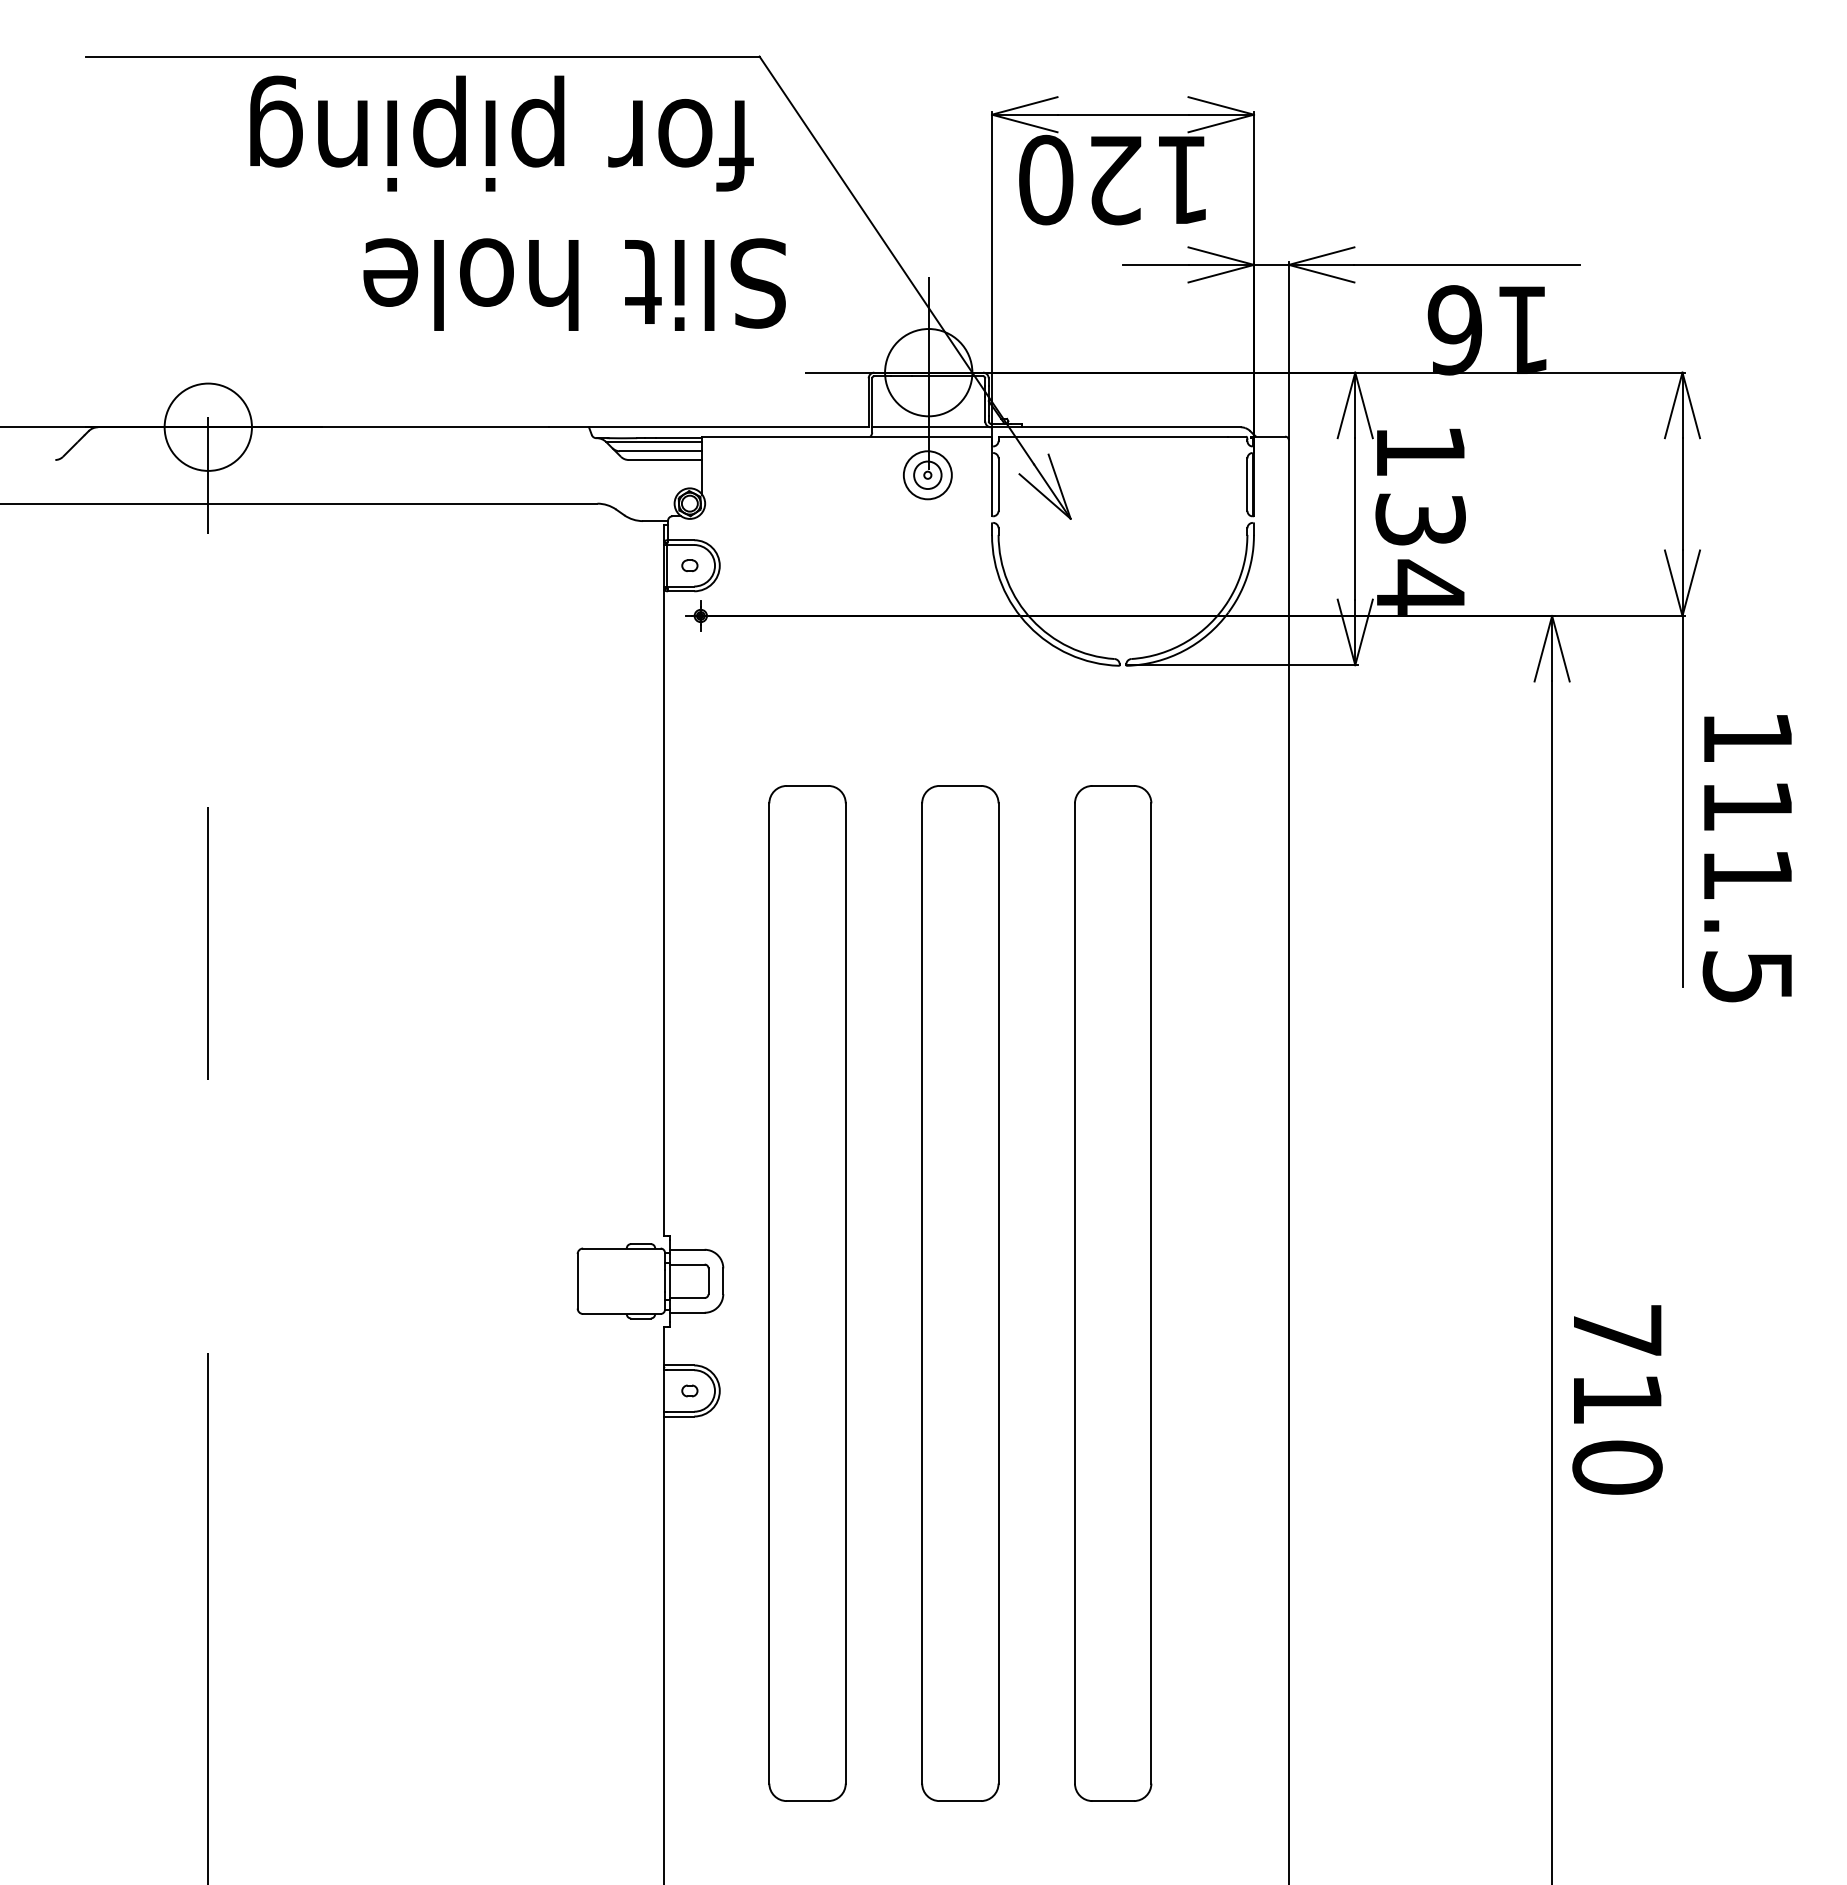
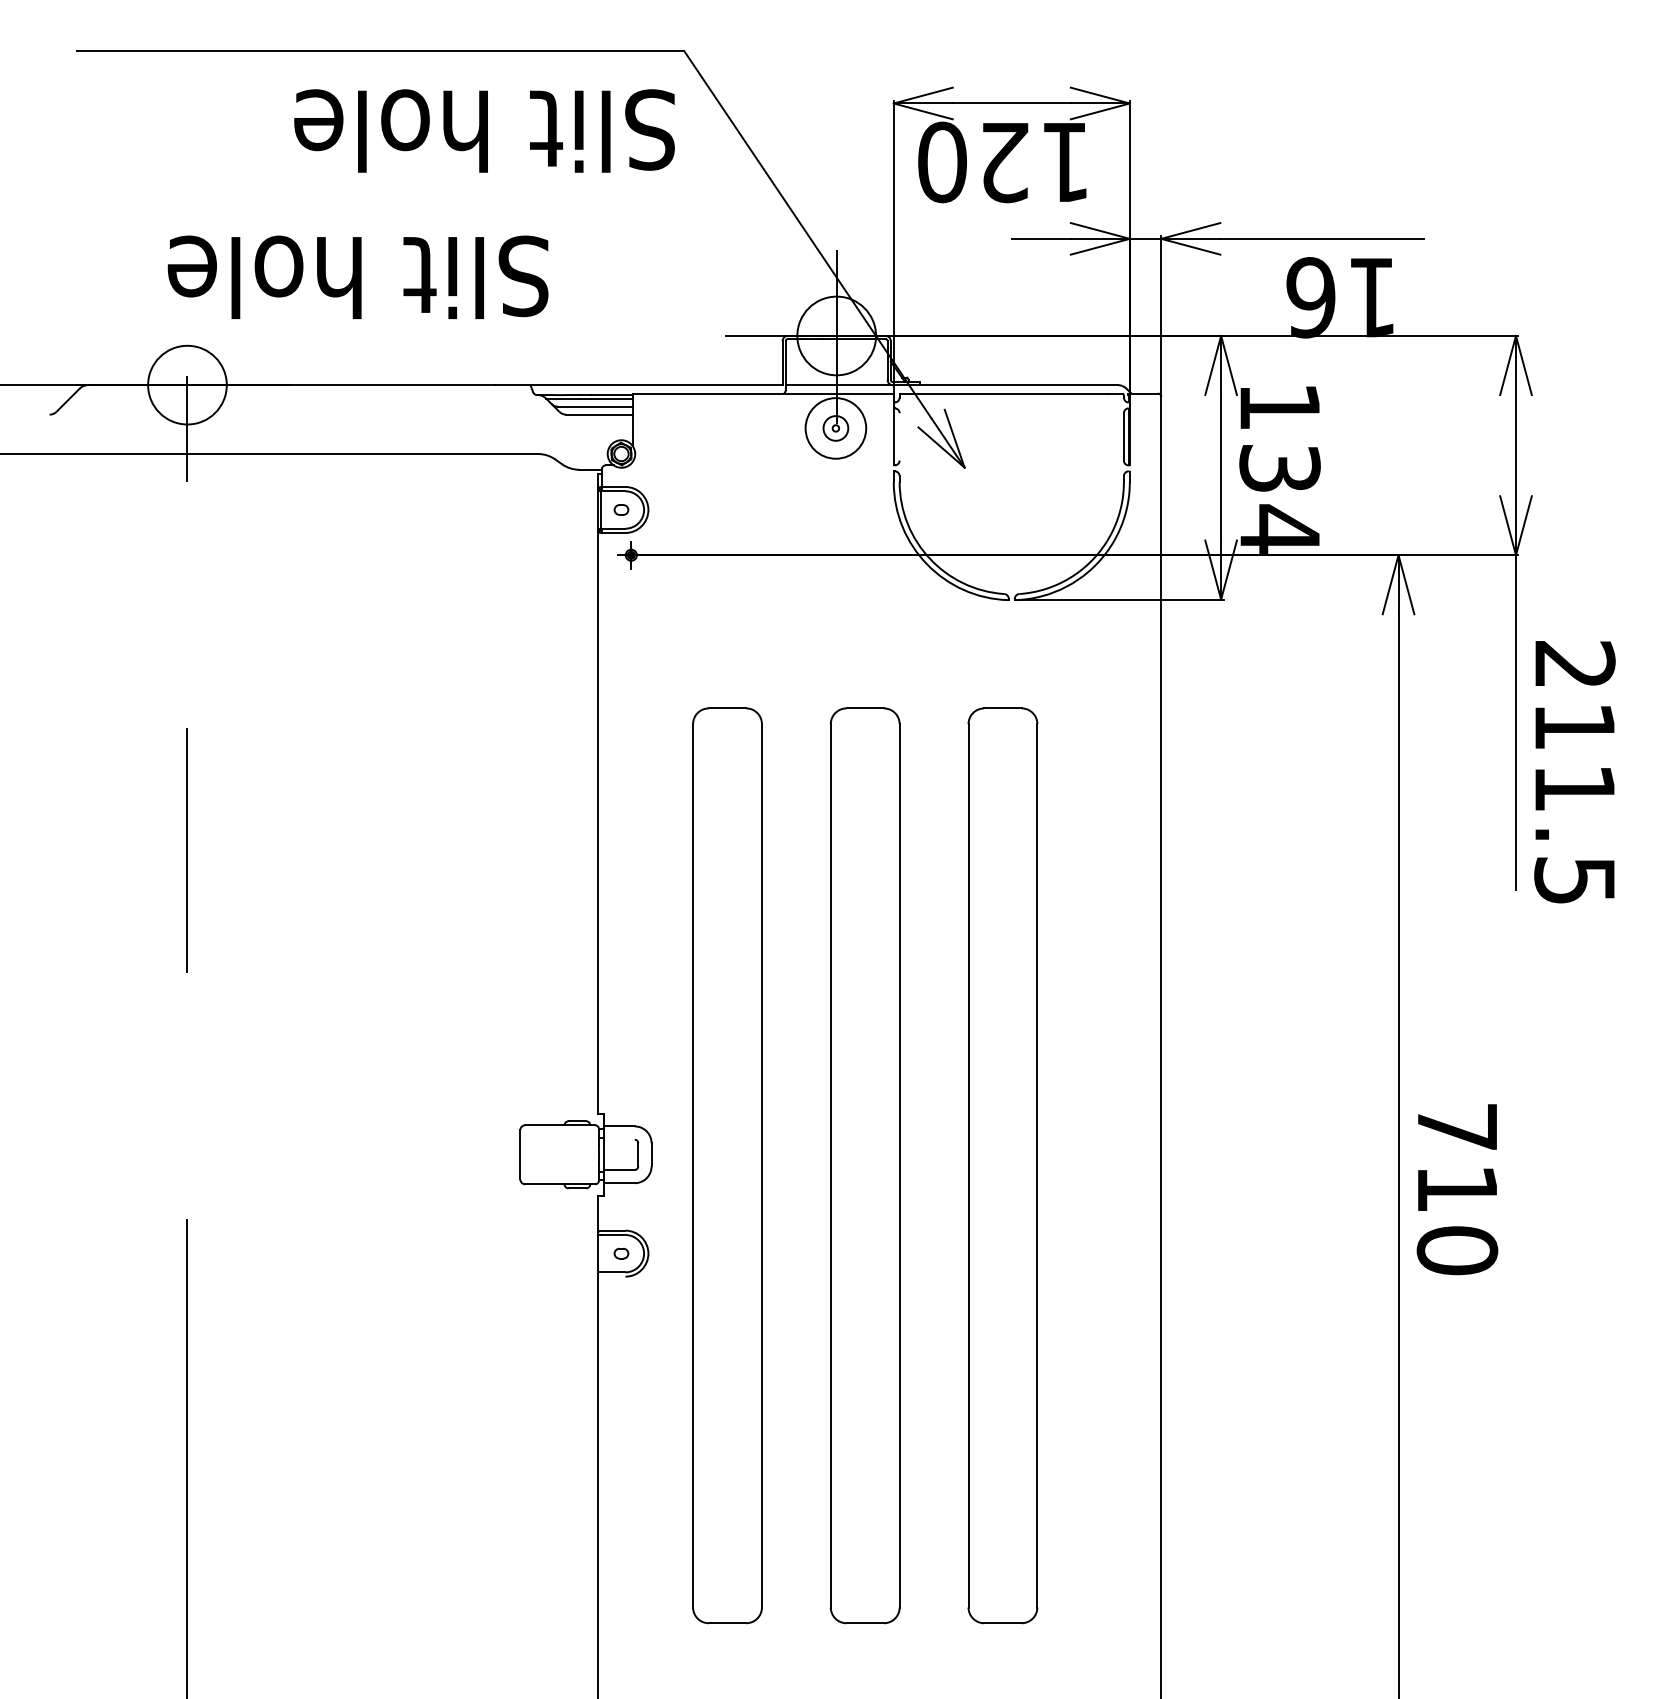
text: (501, 133) -> (451, 120), for piping -> Slit hole
text: (574, 284) -> (357, 277), moved
circle: (927, 475) -> (835, 428), size x1.4
line: (998, 484) -> (899, 436), removed
text: (1748, 736) -> (1575, 663), 111.5 -> 211.5
line: (687, 1264) -> (619, 1139), removed
text: (1617, 1399) -> (1457, 1189), moved
line: (679, 1416) -> (612, 1276), removed

